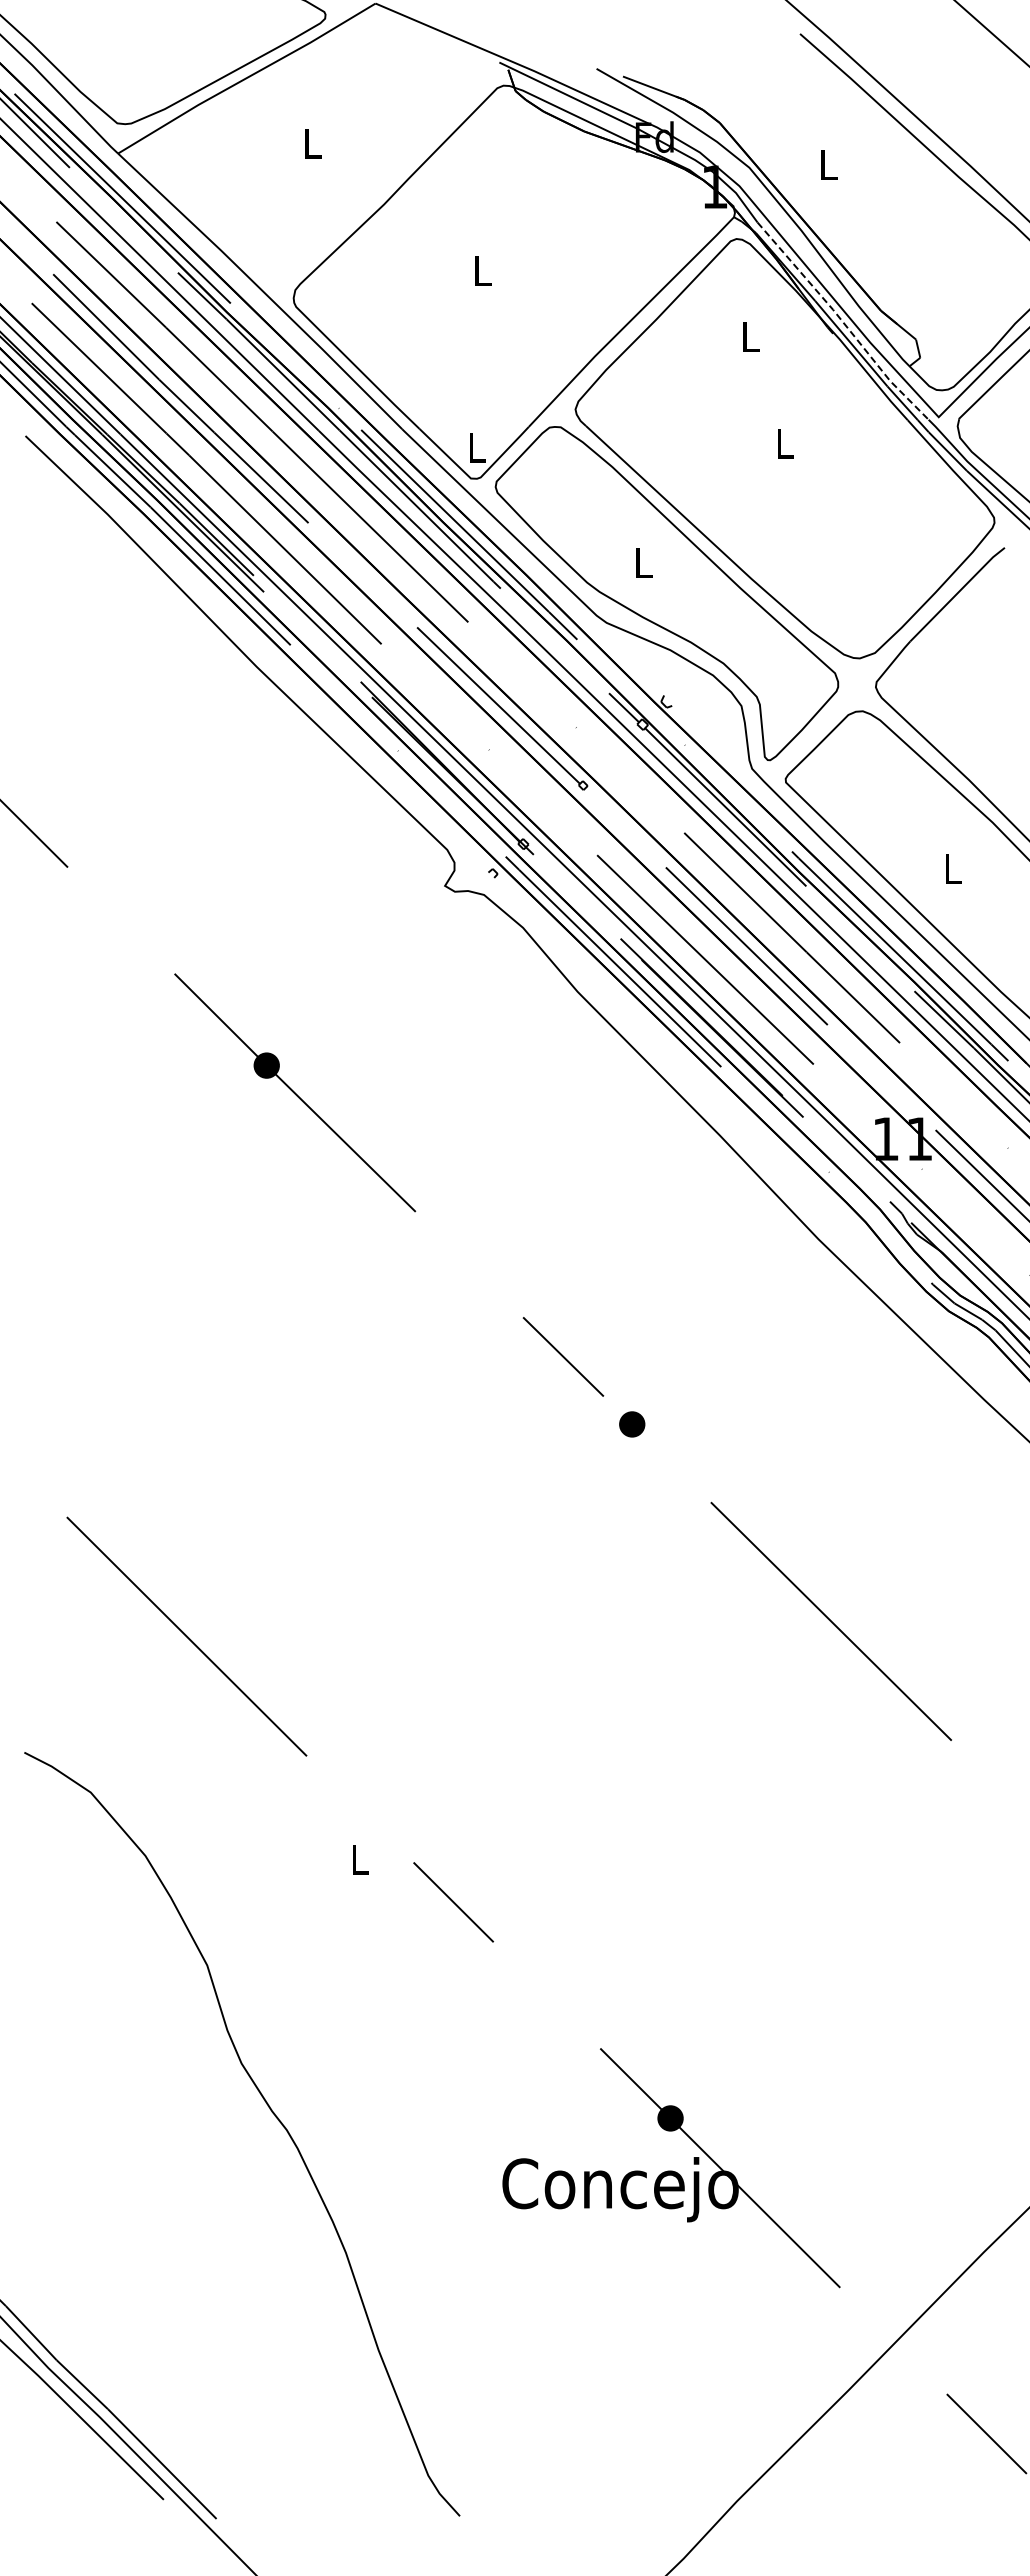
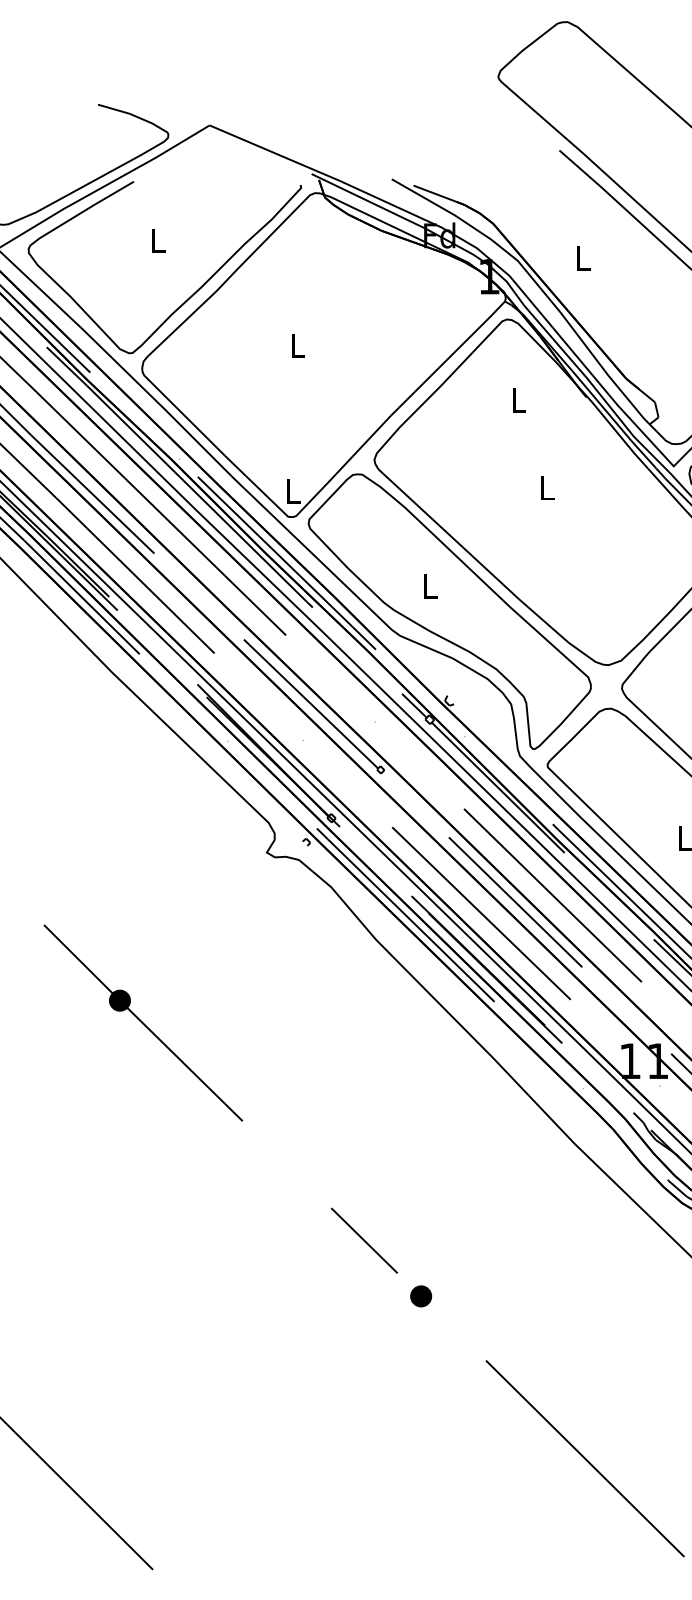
part: (354, 208) -> (192, 294), added
line: (843, 322) -> (595, 388), dashed -> solid

